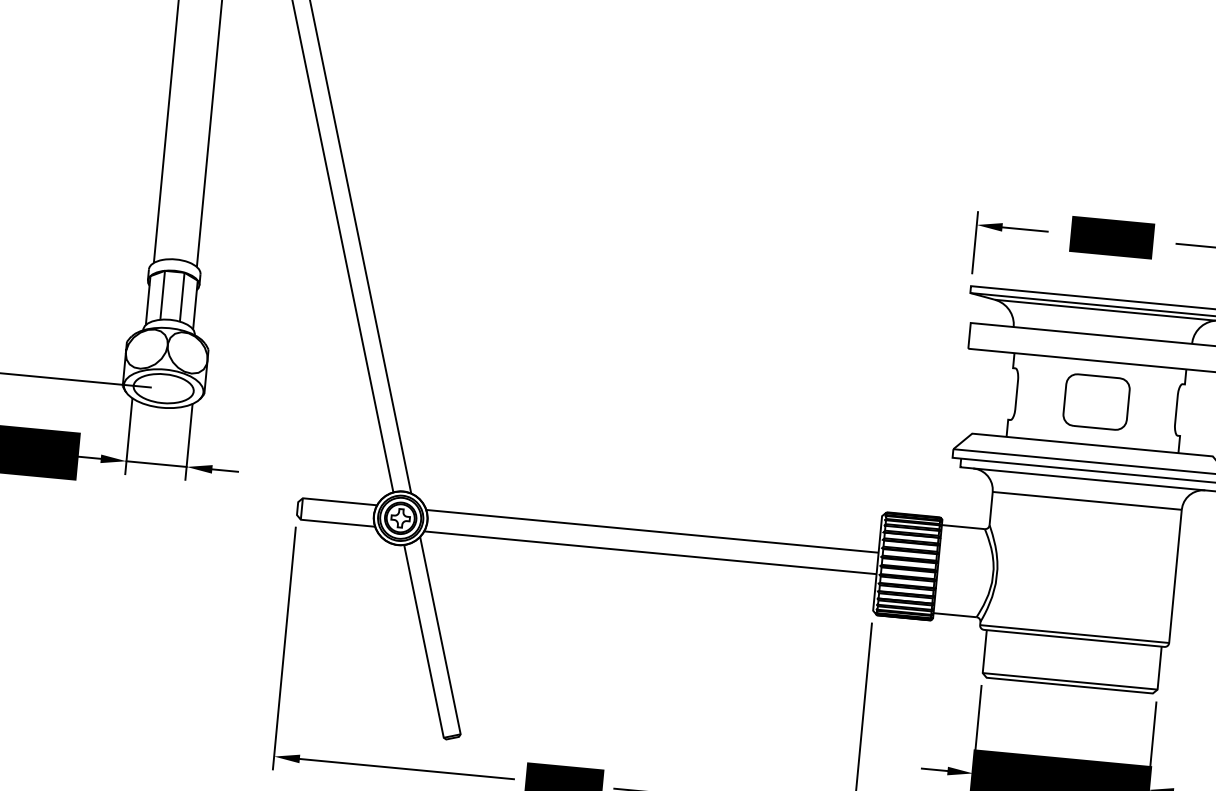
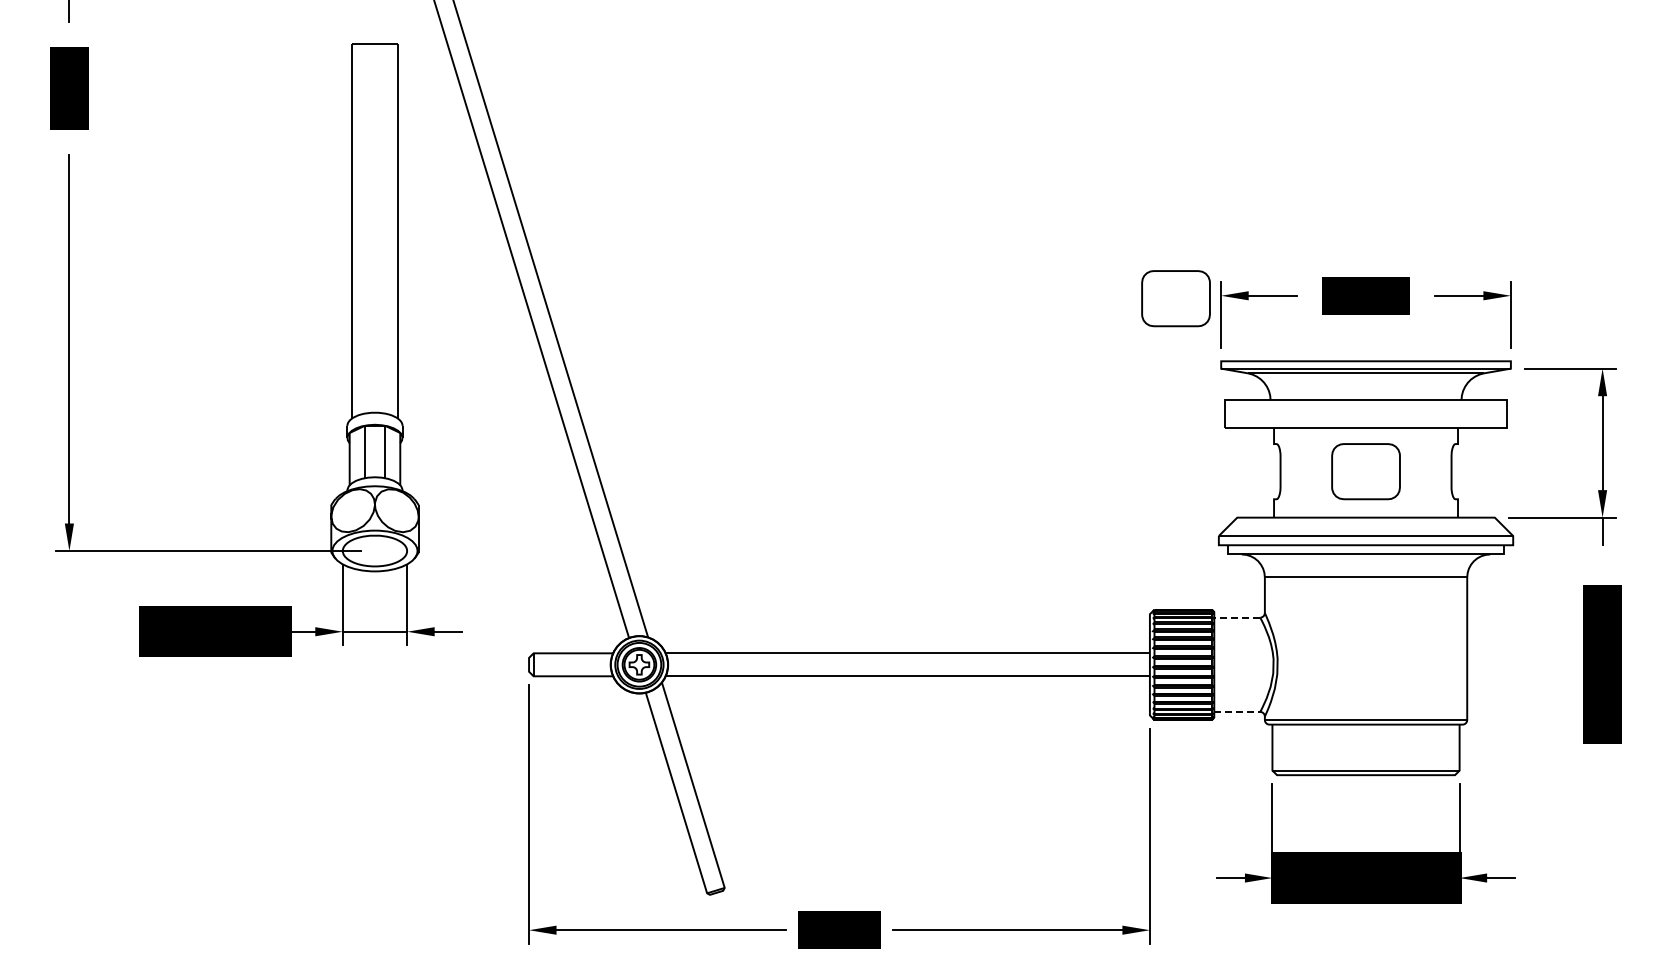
part: (933, 223) -> (1175, 298), added
line: (962, 526) -> (1236, 617), solid -> dashed
line: (955, 614) -> (1237, 711), solid -> dashed

